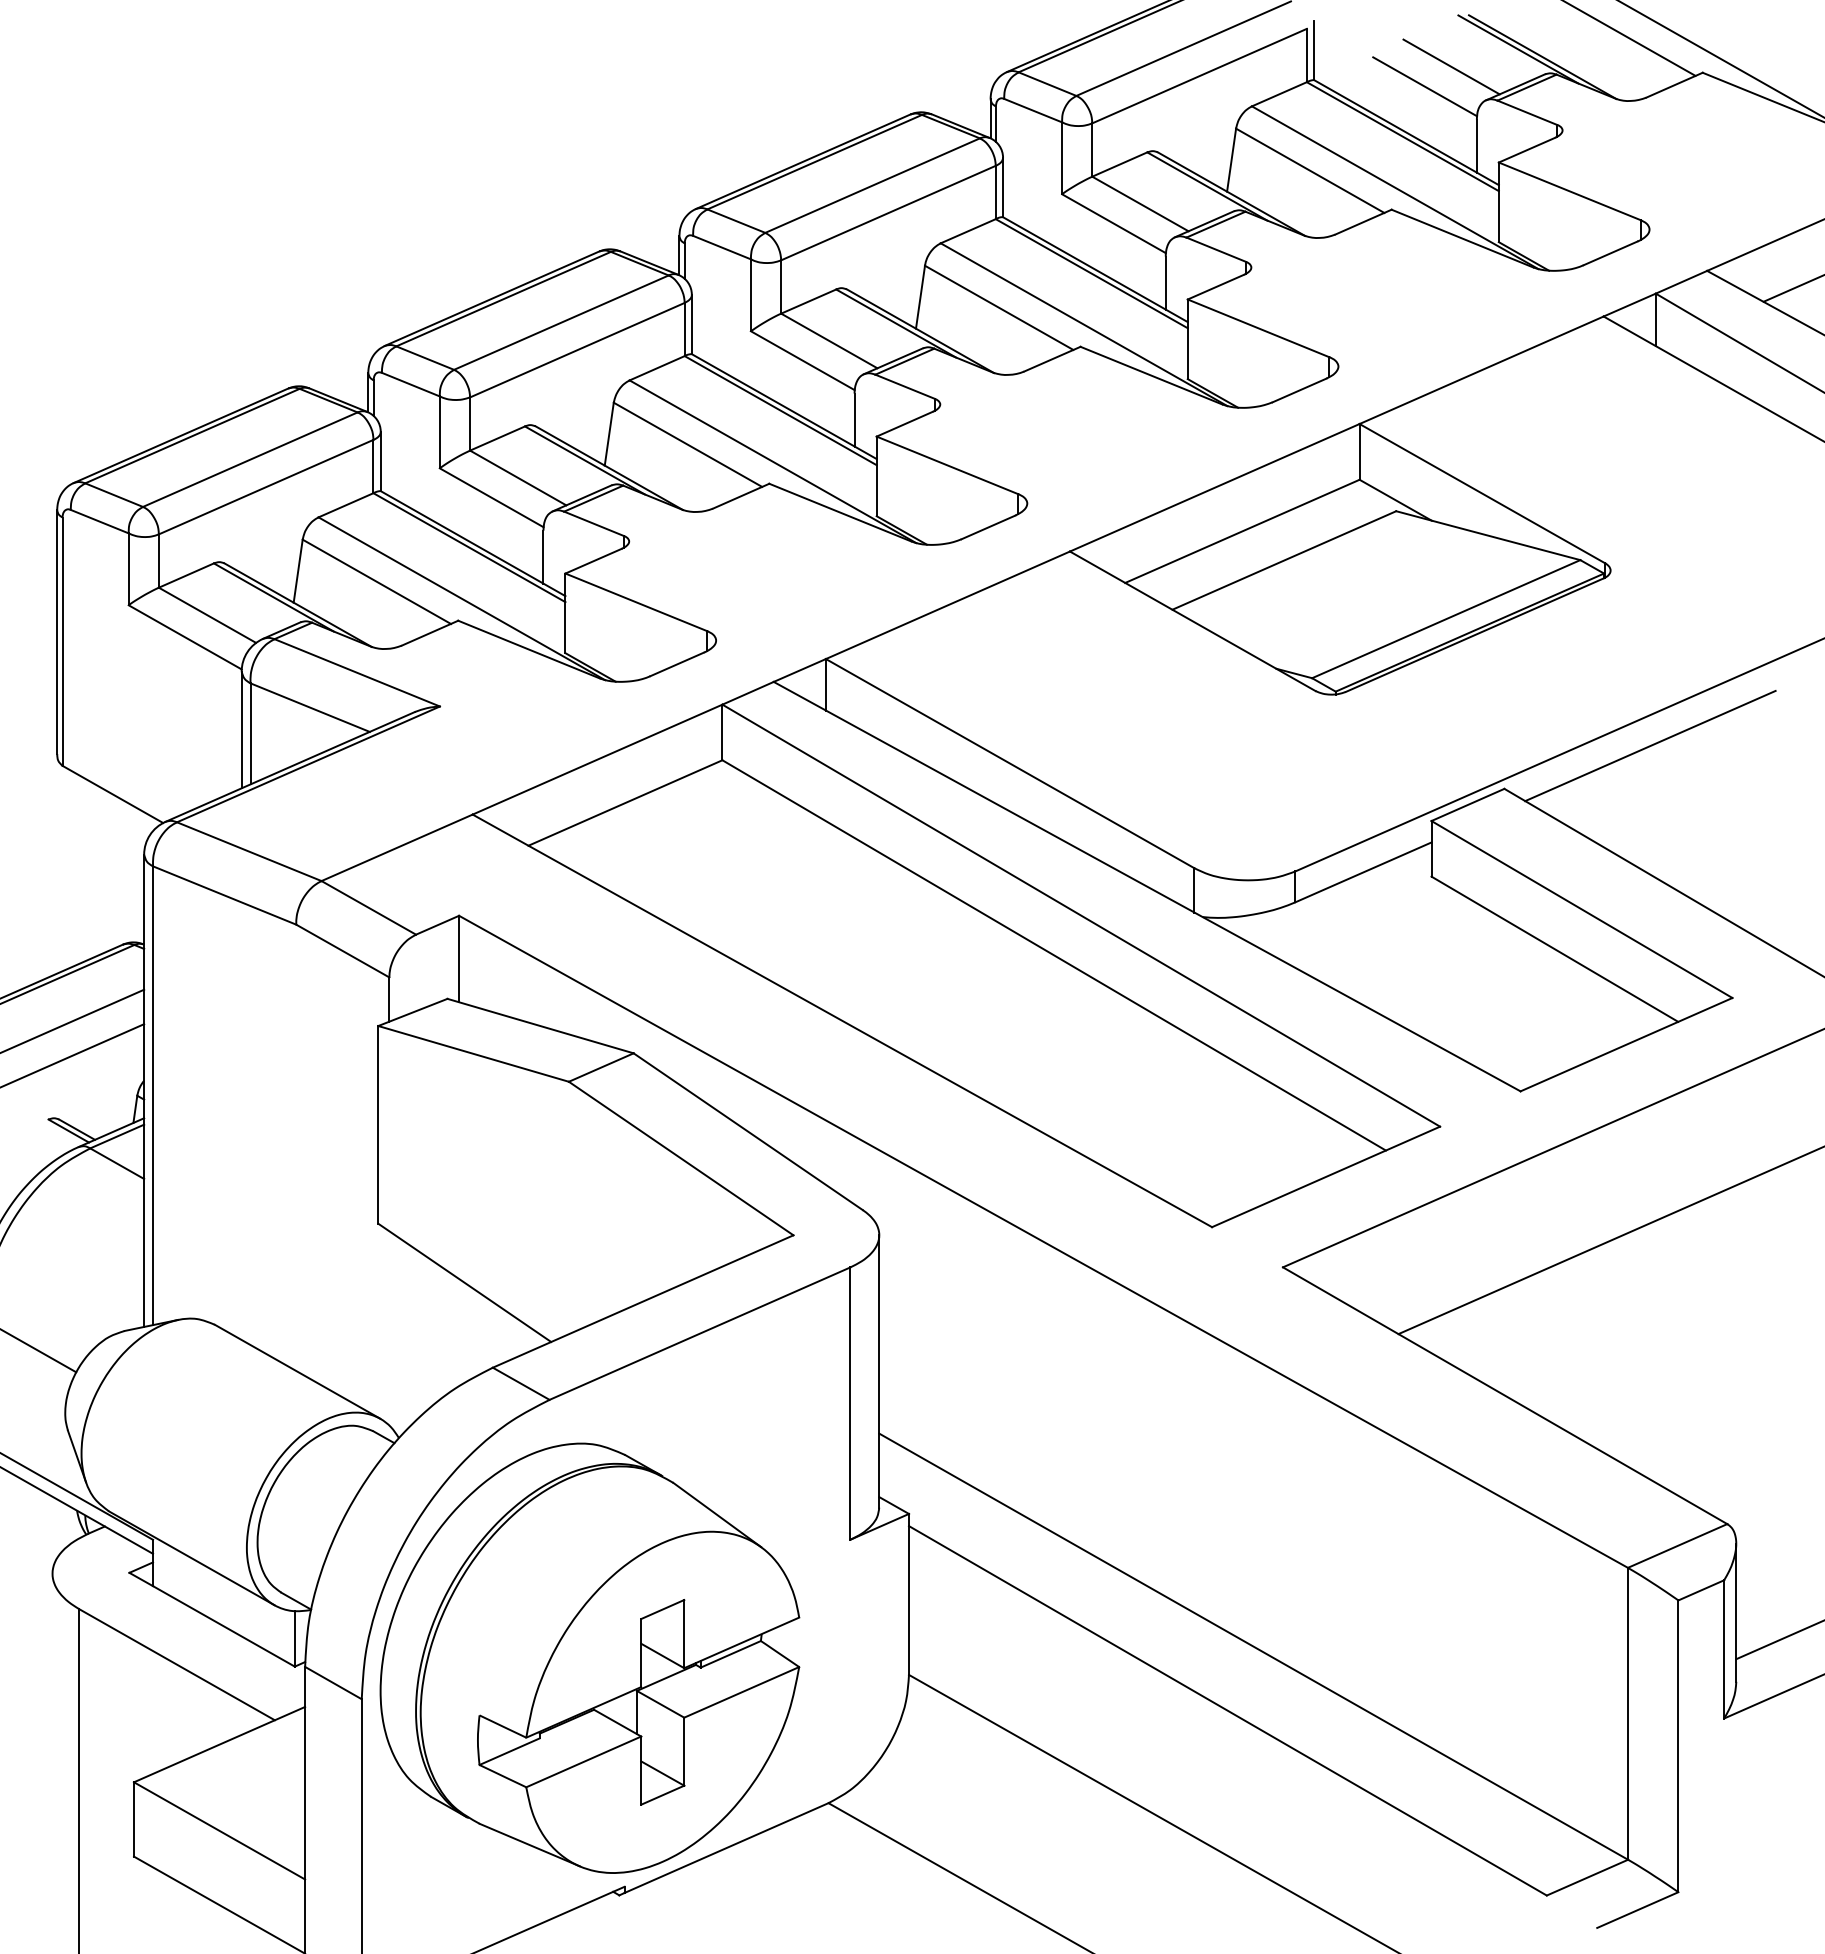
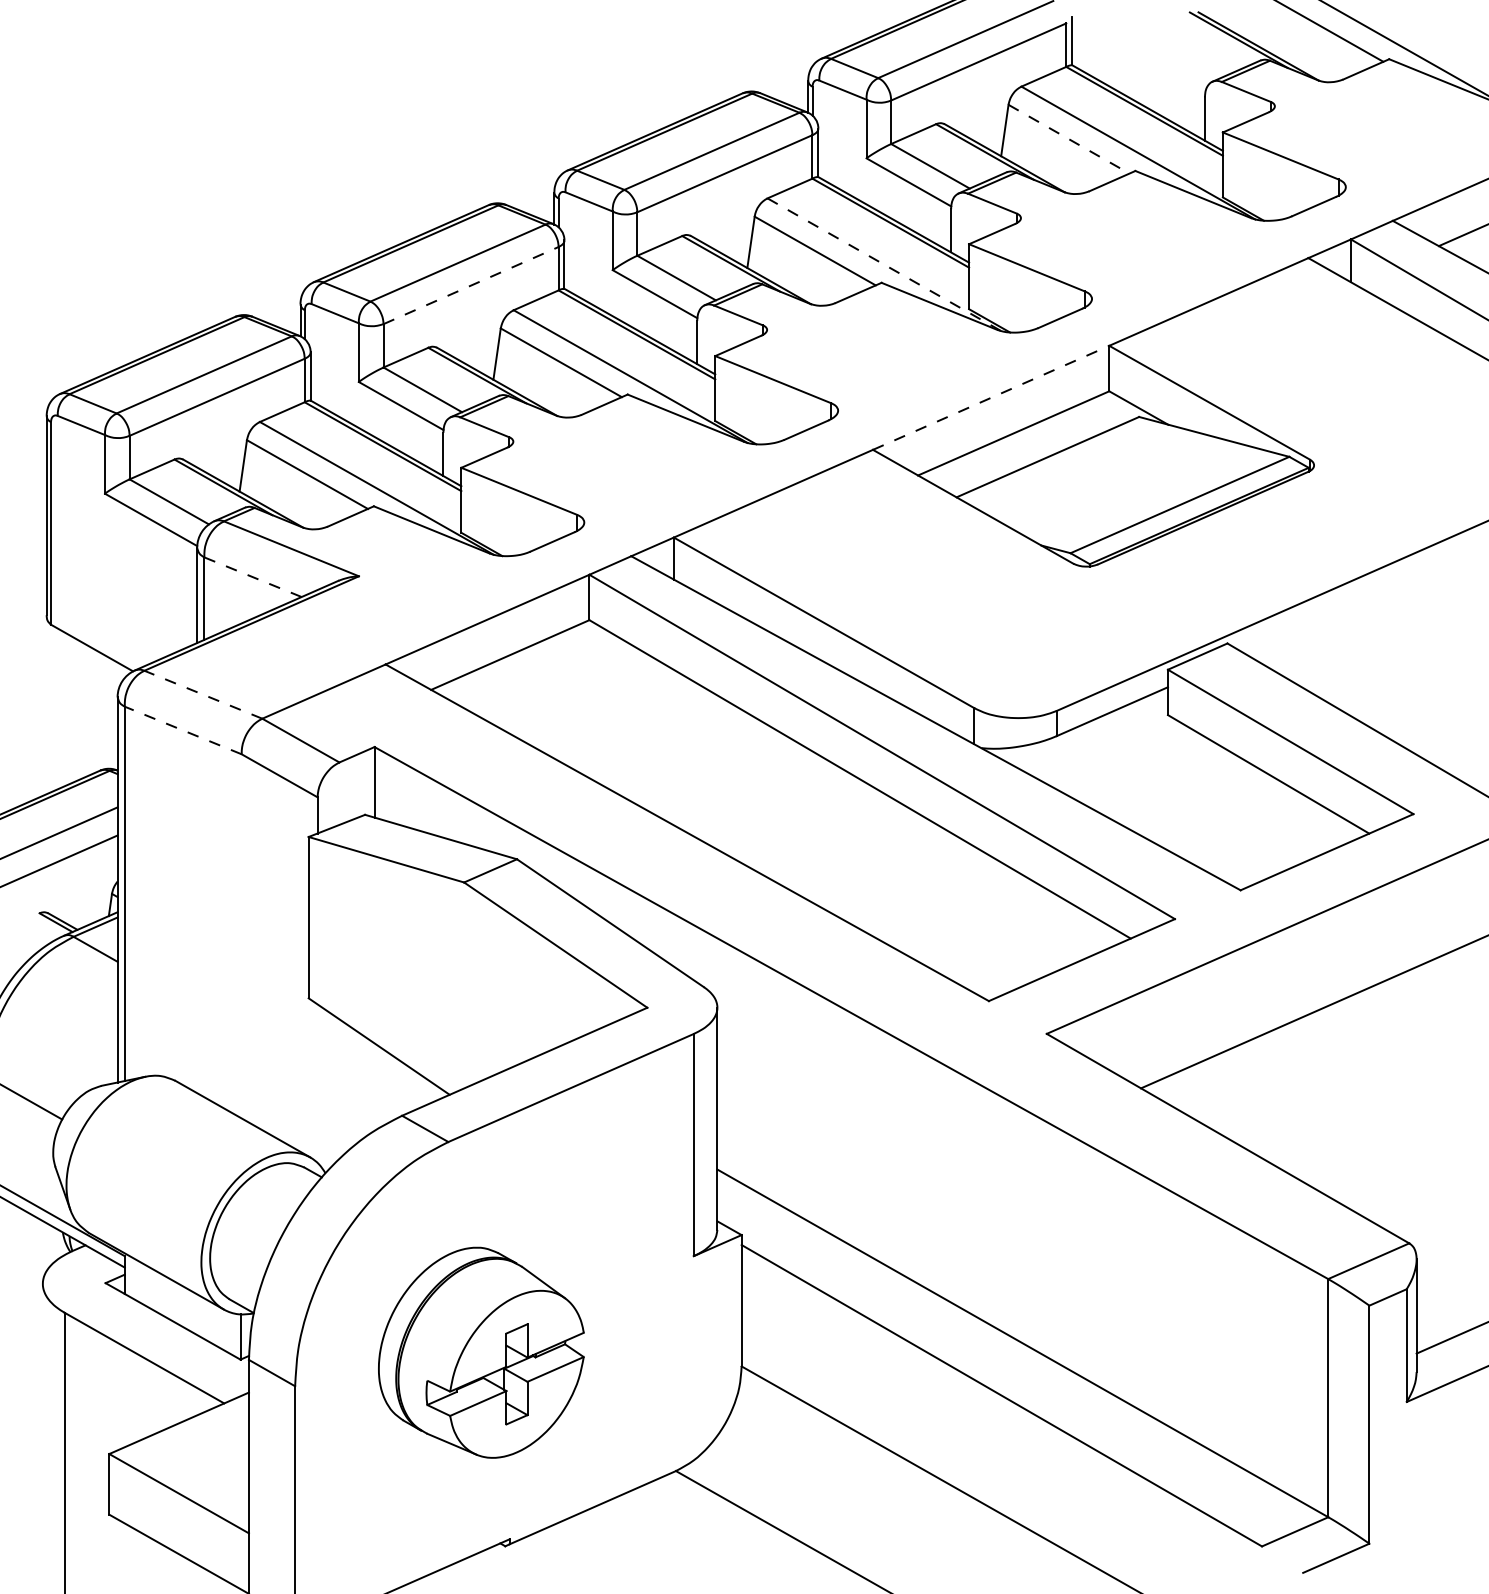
line: (1451, 66) -> (1184, 54), removed
line: (1424, 86) -> (1162, 70), removed
line: (1310, 171) -> (1069, 139), solid -> dashed
line: (1084, 324) -> (884, 264), solid -> dashed
line: (577, 349) -> (471, 285), solid -> dashed
line: (1215, 487) -> (991, 397), solid -> dashed
line: (310, 707) -> (253, 577), solid -> dashed
line: (1650, 745) -> (1346, 608), removed
line: (248, 851) -> (202, 694), solid -> dashed
line: (224, 895) -> (183, 730), solid -> dashed
part: (589, 1657) -> (480, 1352), size x0.6

